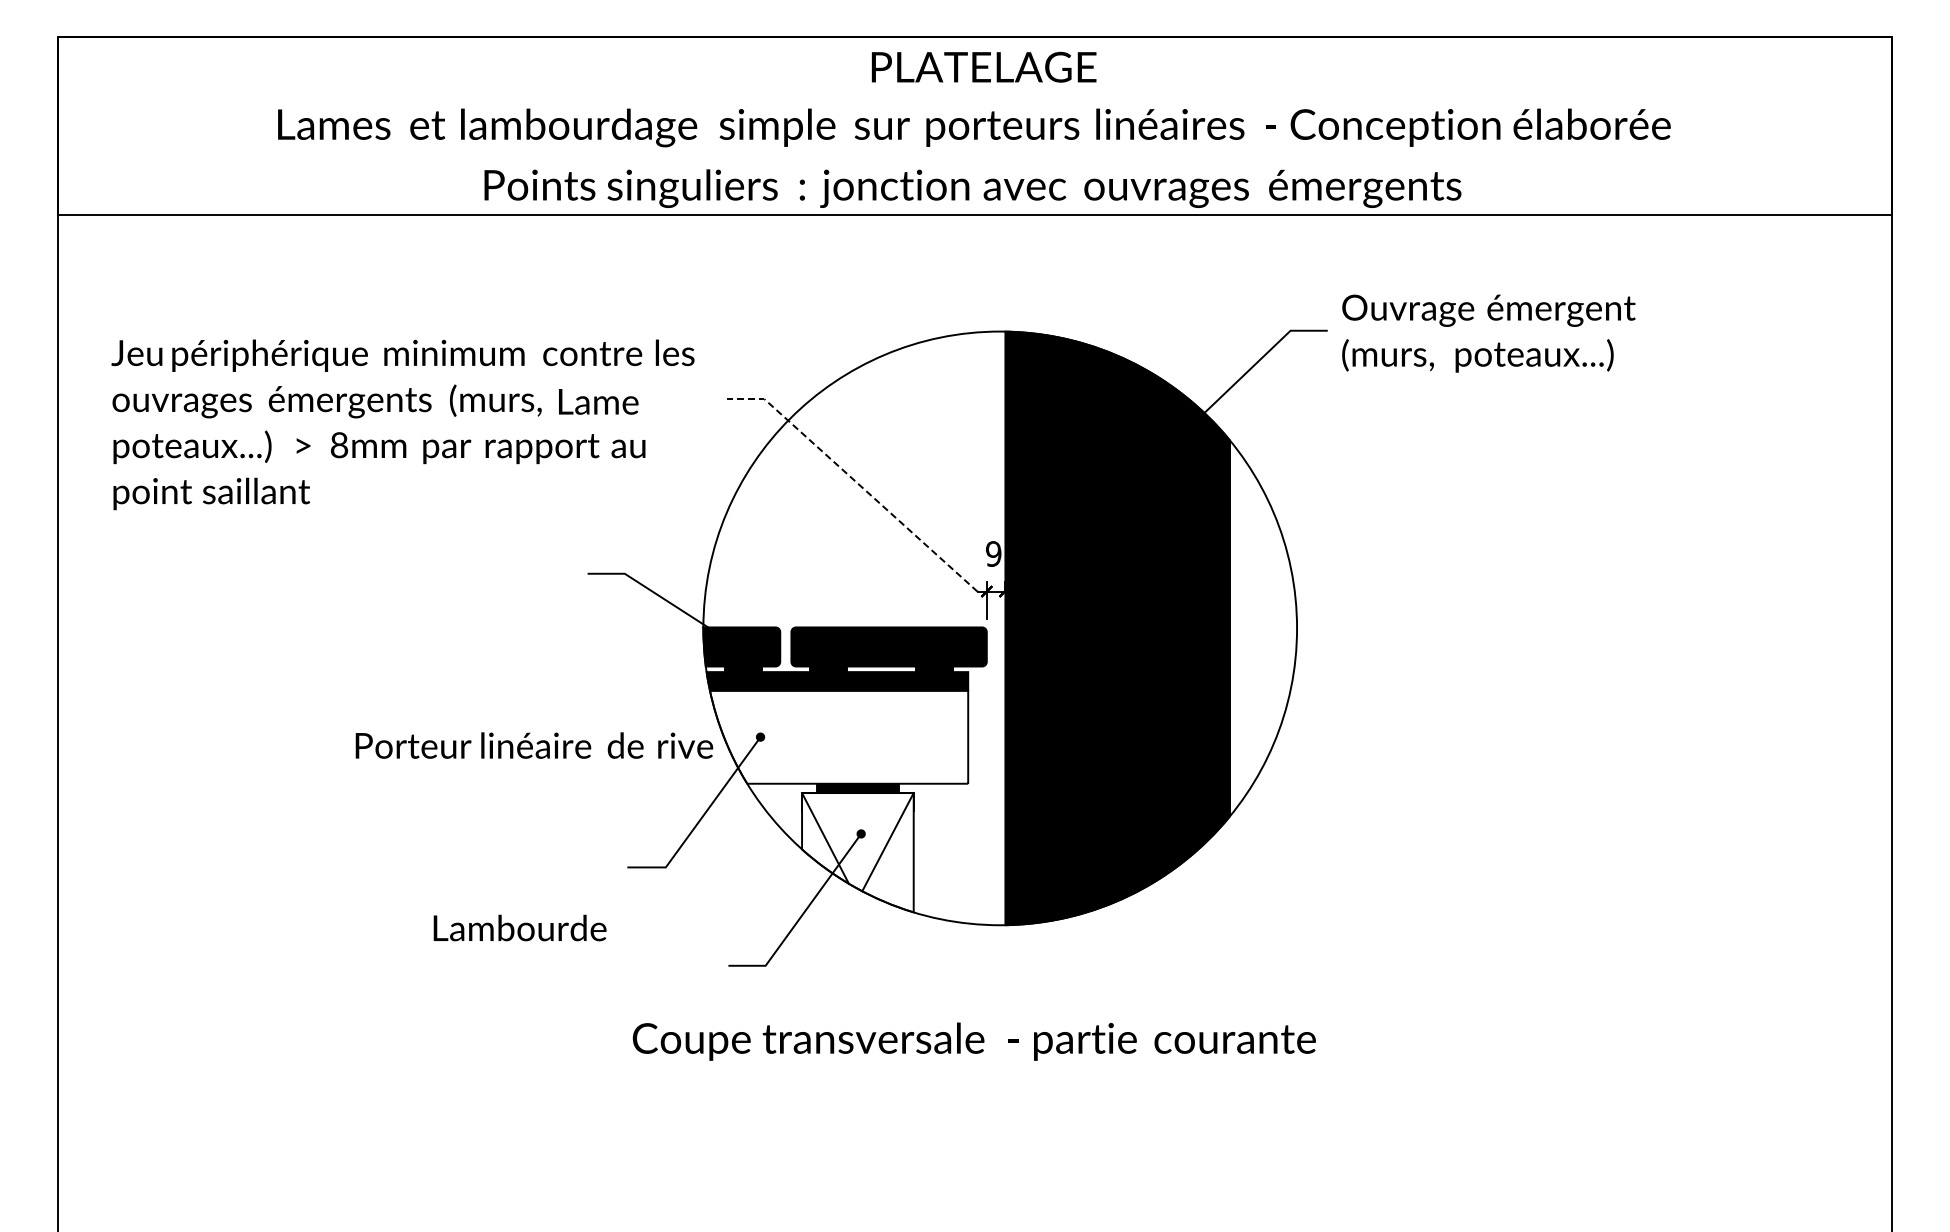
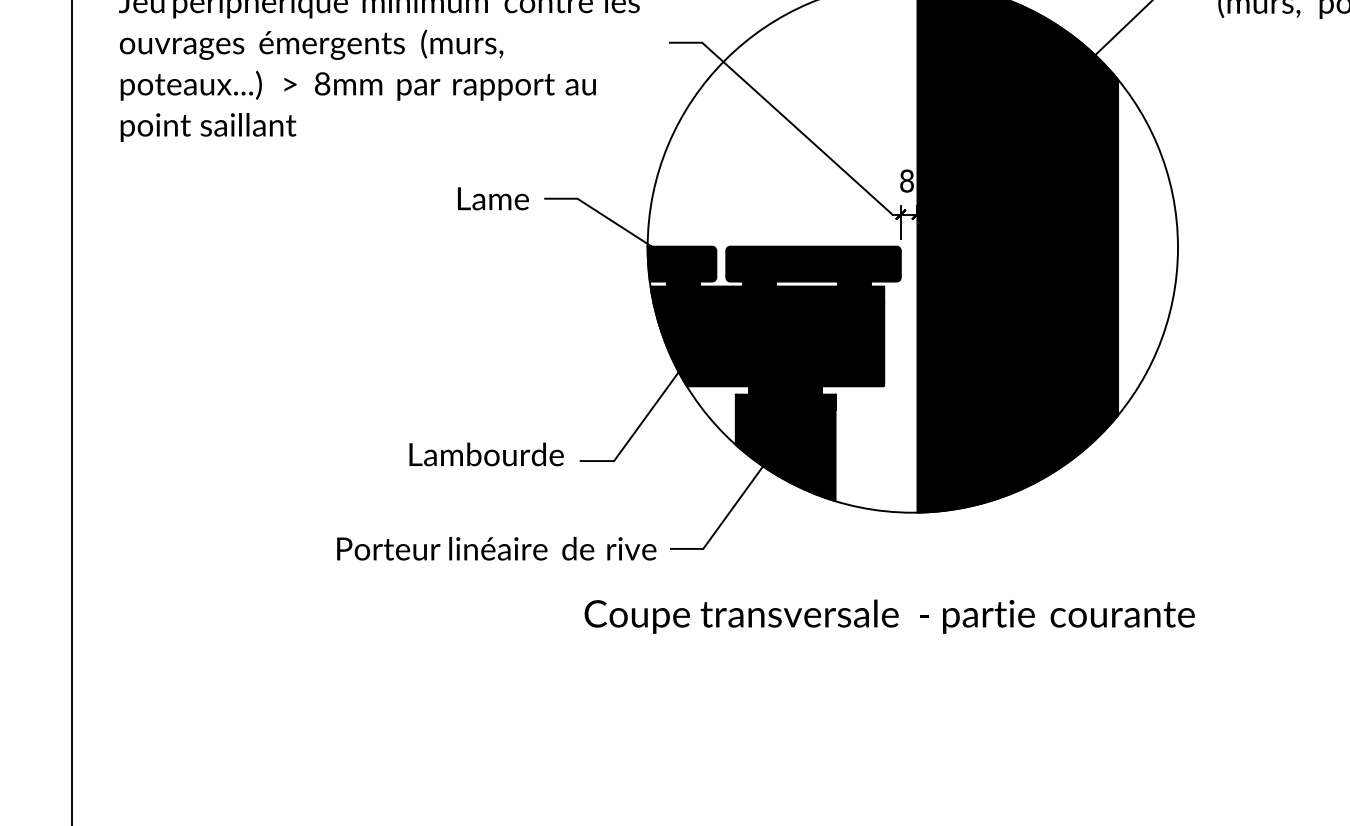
text: (598, 401) -> (493, 198), moved
line: (856, 482) -> (784, 117), dashed -> solid
text: (993, 553) -> (906, 180), 9 -> 8
fill: (839, 736) -> (769, 344), added
text: (534, 745) -> (496, 548), moved
fill: (857, 852) -> (785, 447), added
text: (519, 927) -> (486, 453), moved

